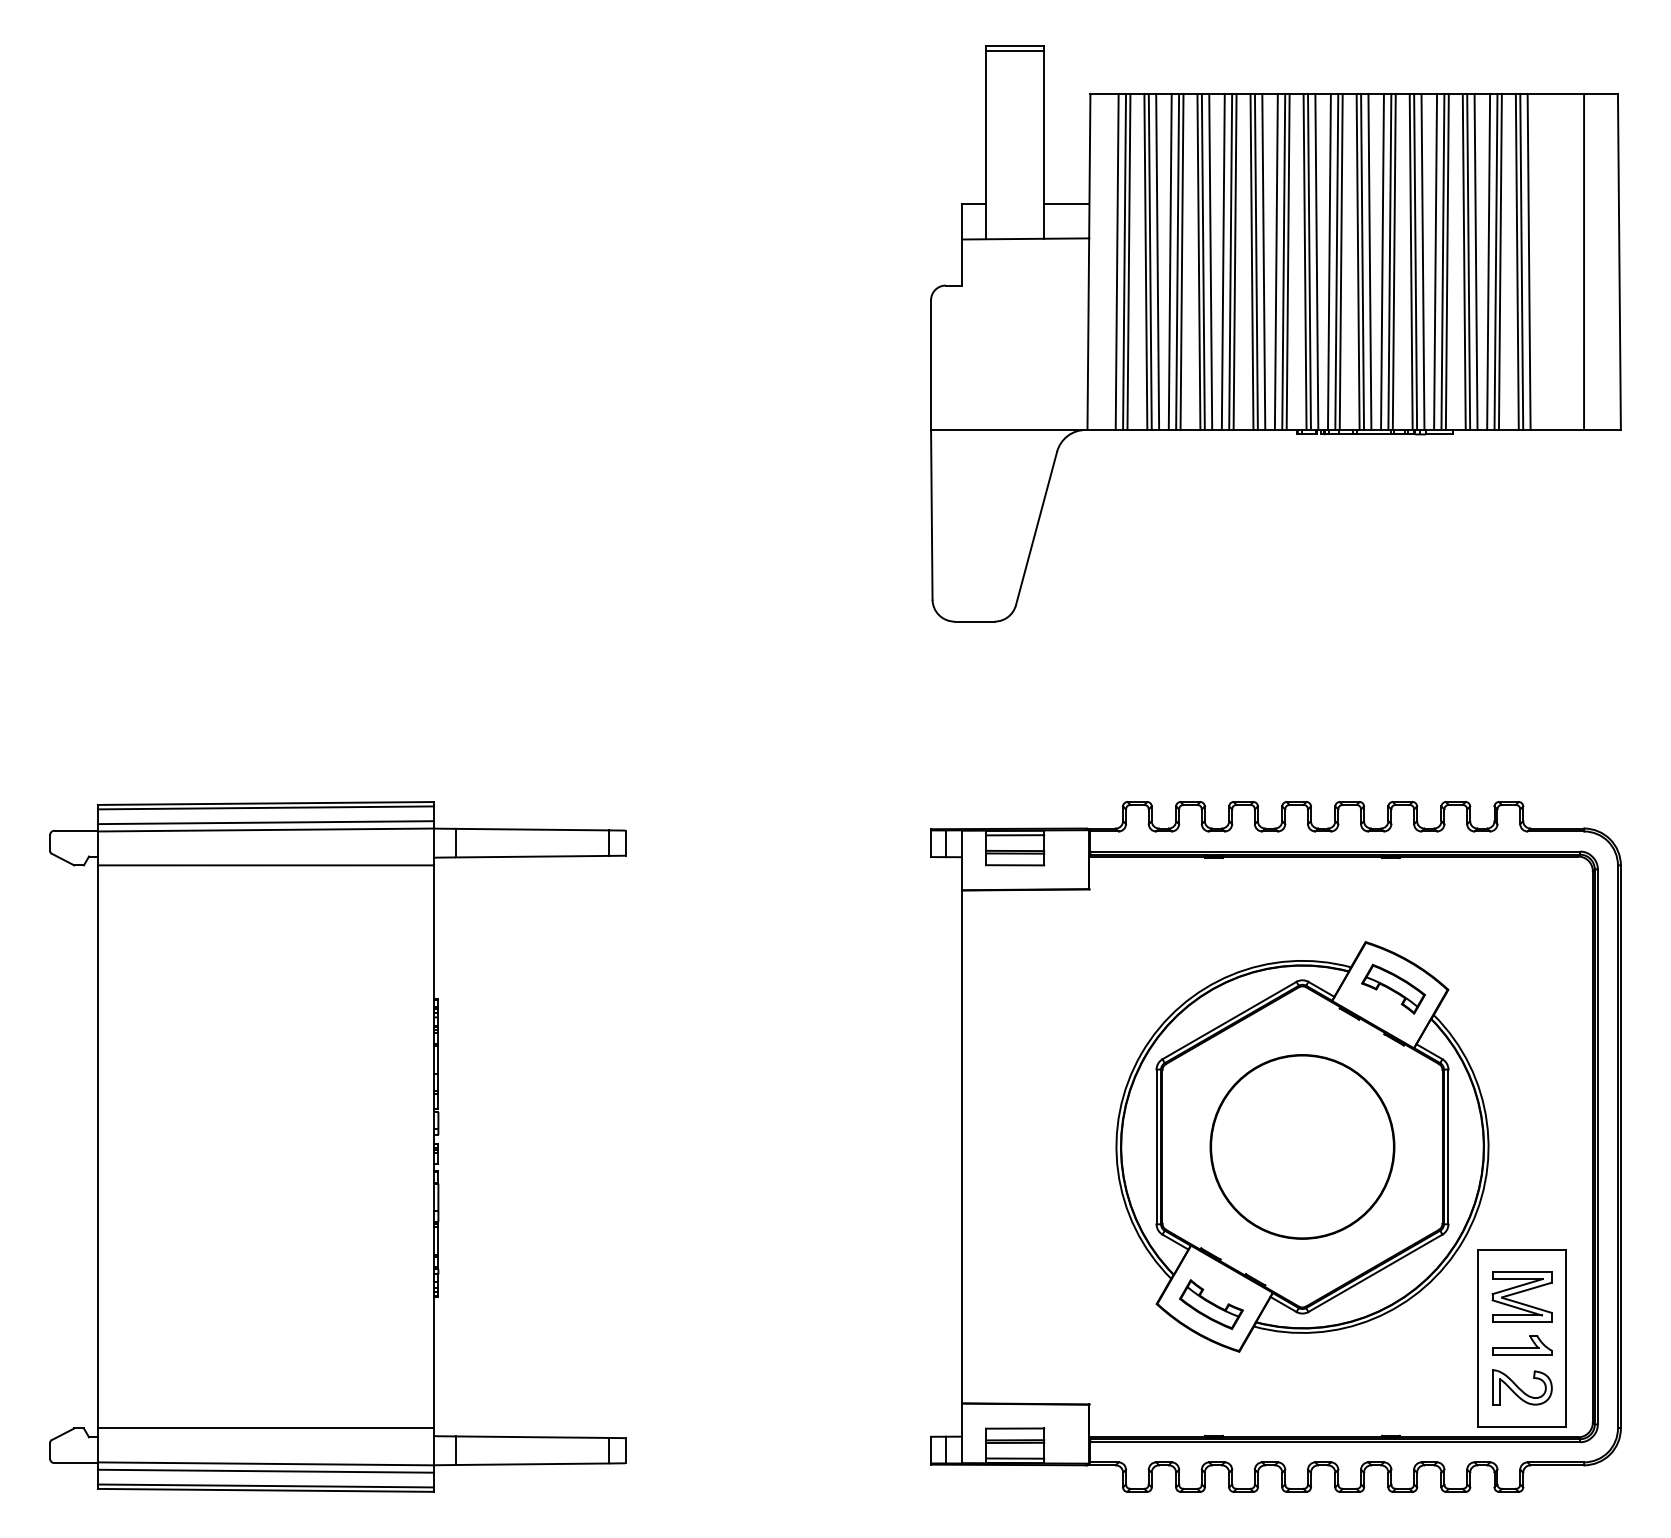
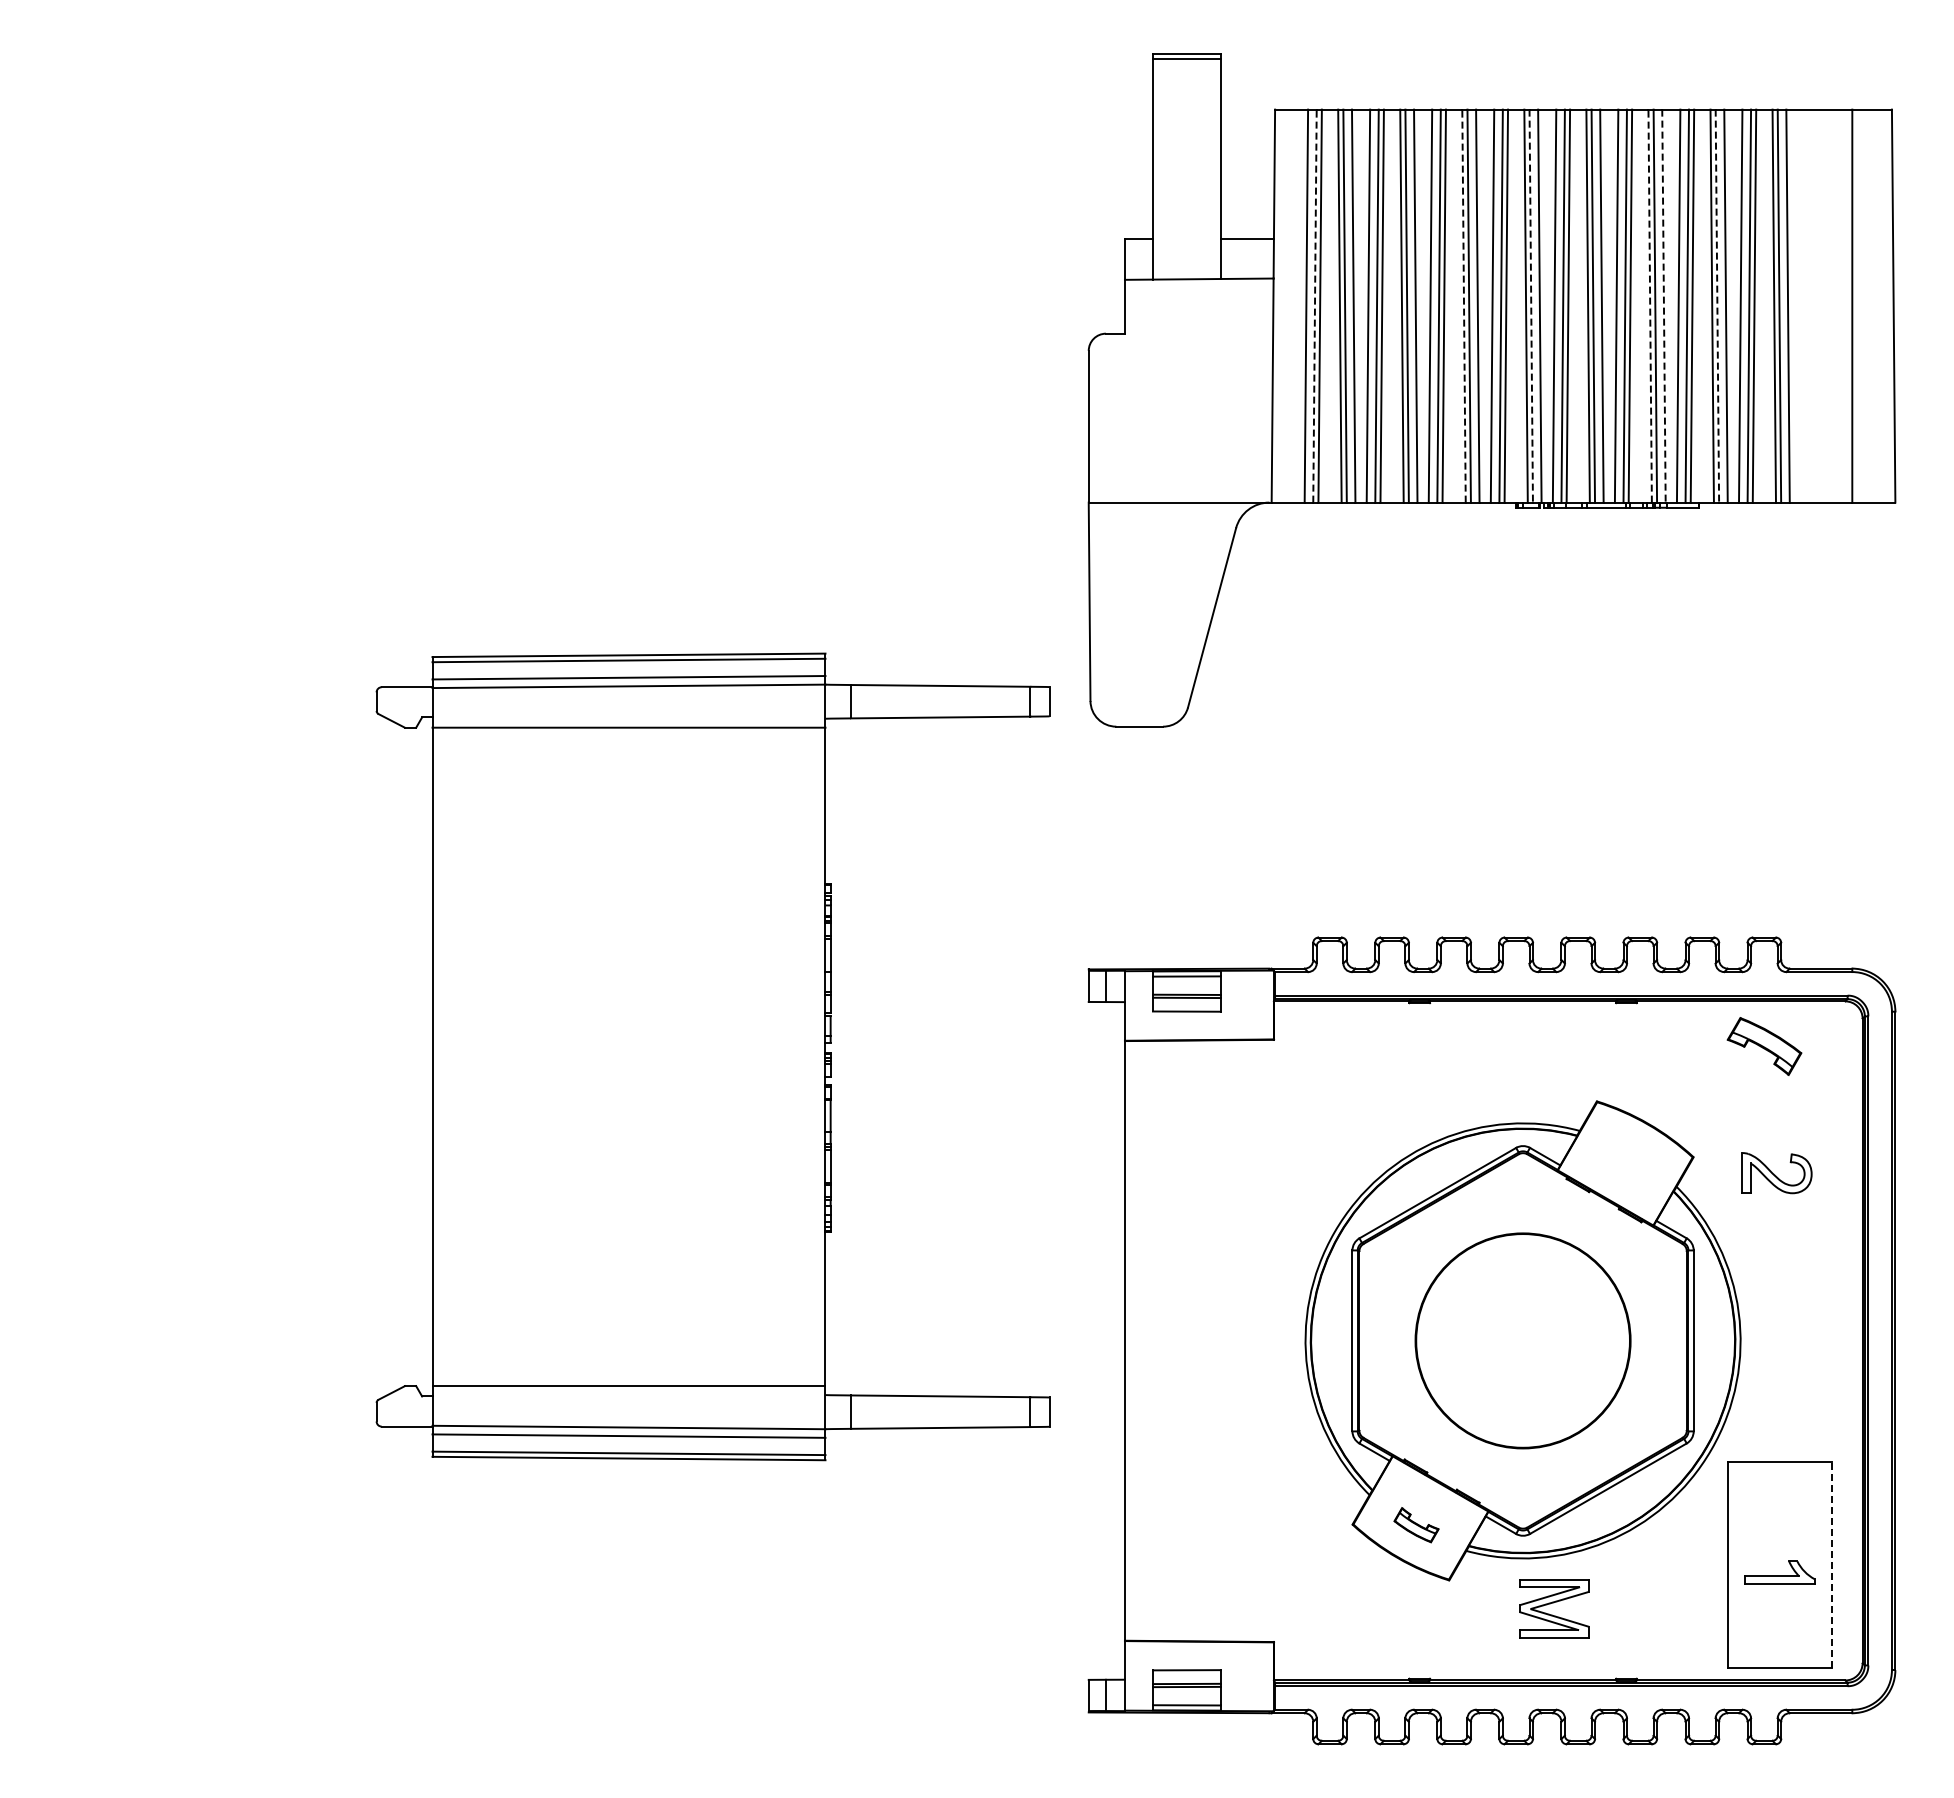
line: (1124, 261) -> (1314, 305), solid -> dashed
line: (1252, 261) -> (1464, 305), solid -> dashed
line: (1411, 261) -> (1650, 305), solid -> dashed
line: (1309, 262) -> (1531, 306), solid -> dashed
line: (1422, 262) -> (1663, 306), solid -> dashed
line: (1468, 262) -> (1717, 306), solid -> dashed
part: (1393, 989) -> (1764, 1046), moved
part: (337, 1146) -> (712, 1056), moved
part: (1521, 1297) -> (1554, 1608), moved
part: (1211, 1303) -> (1416, 1524), size x0.6
line: (1566, 1338) -> (1831, 1564), solid -> dashed
part: (1521, 1387) -> (1776, 1173), moved

